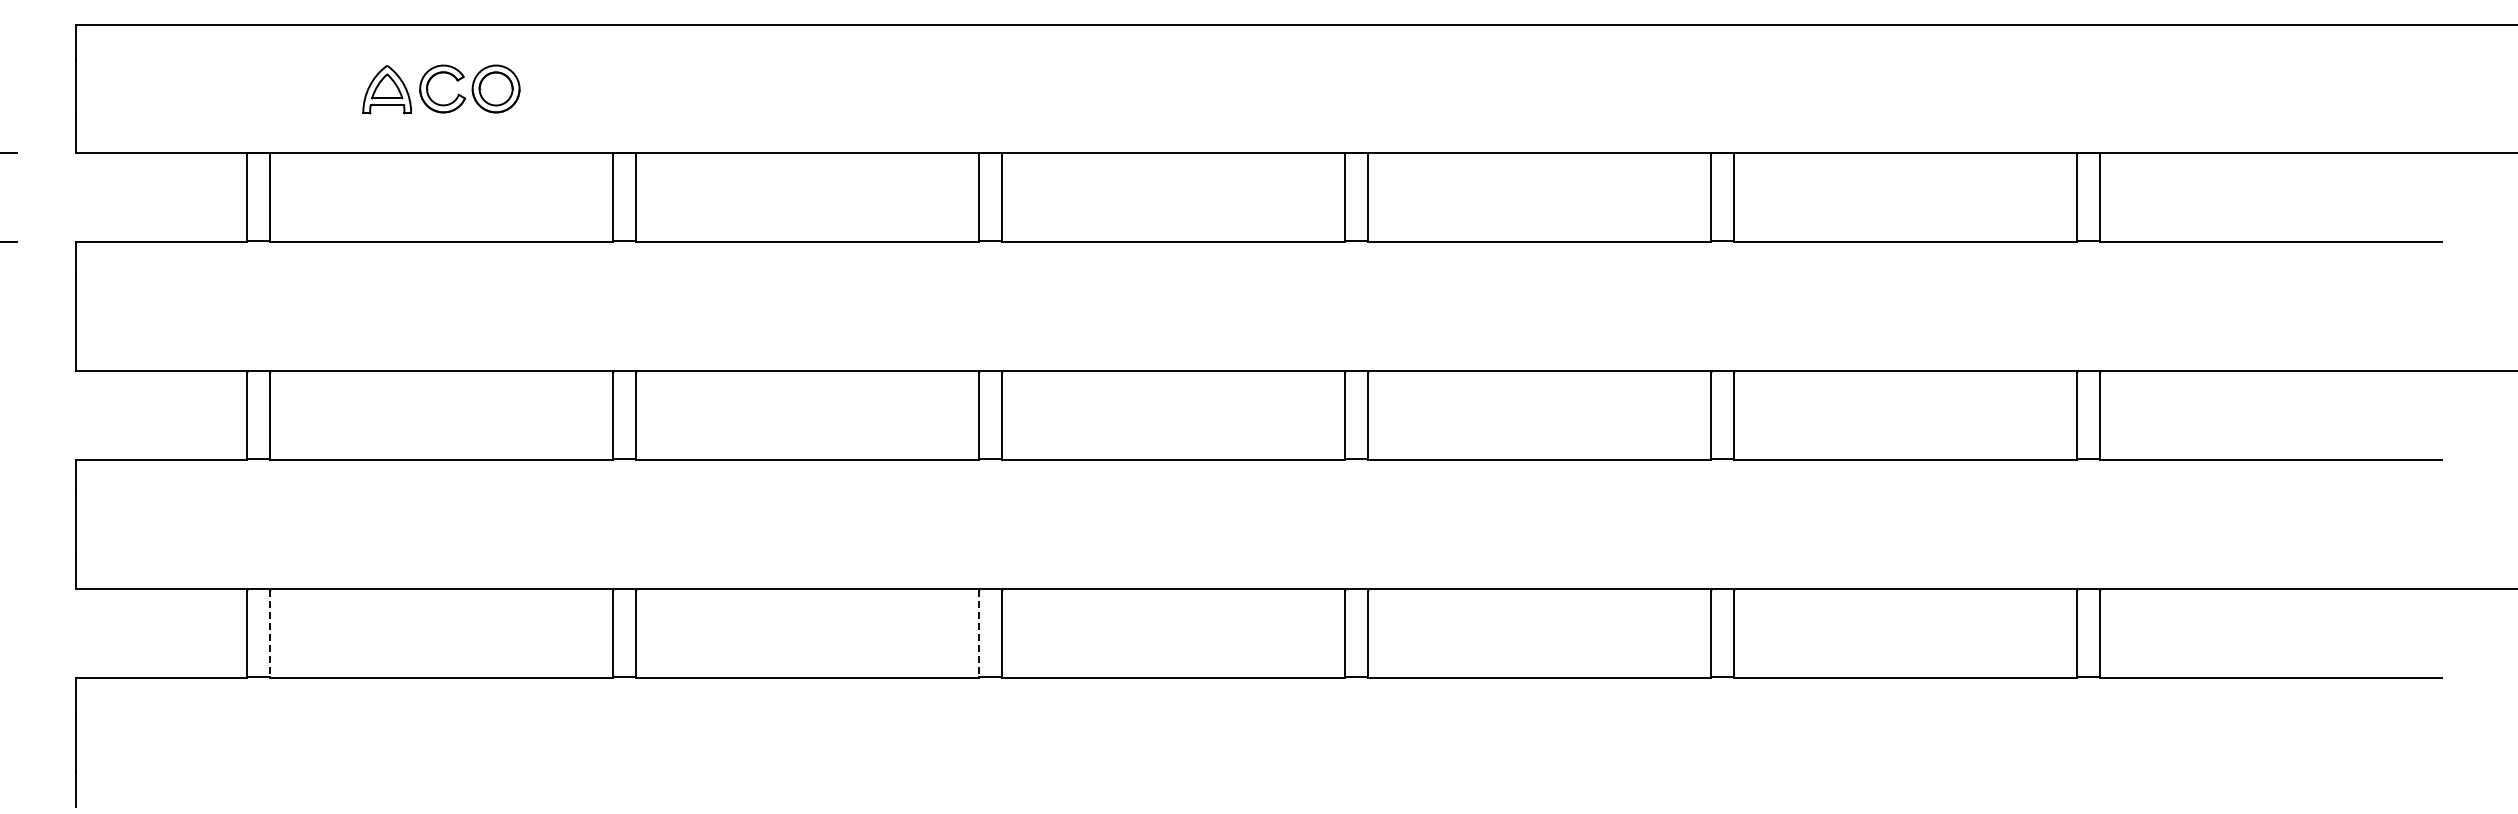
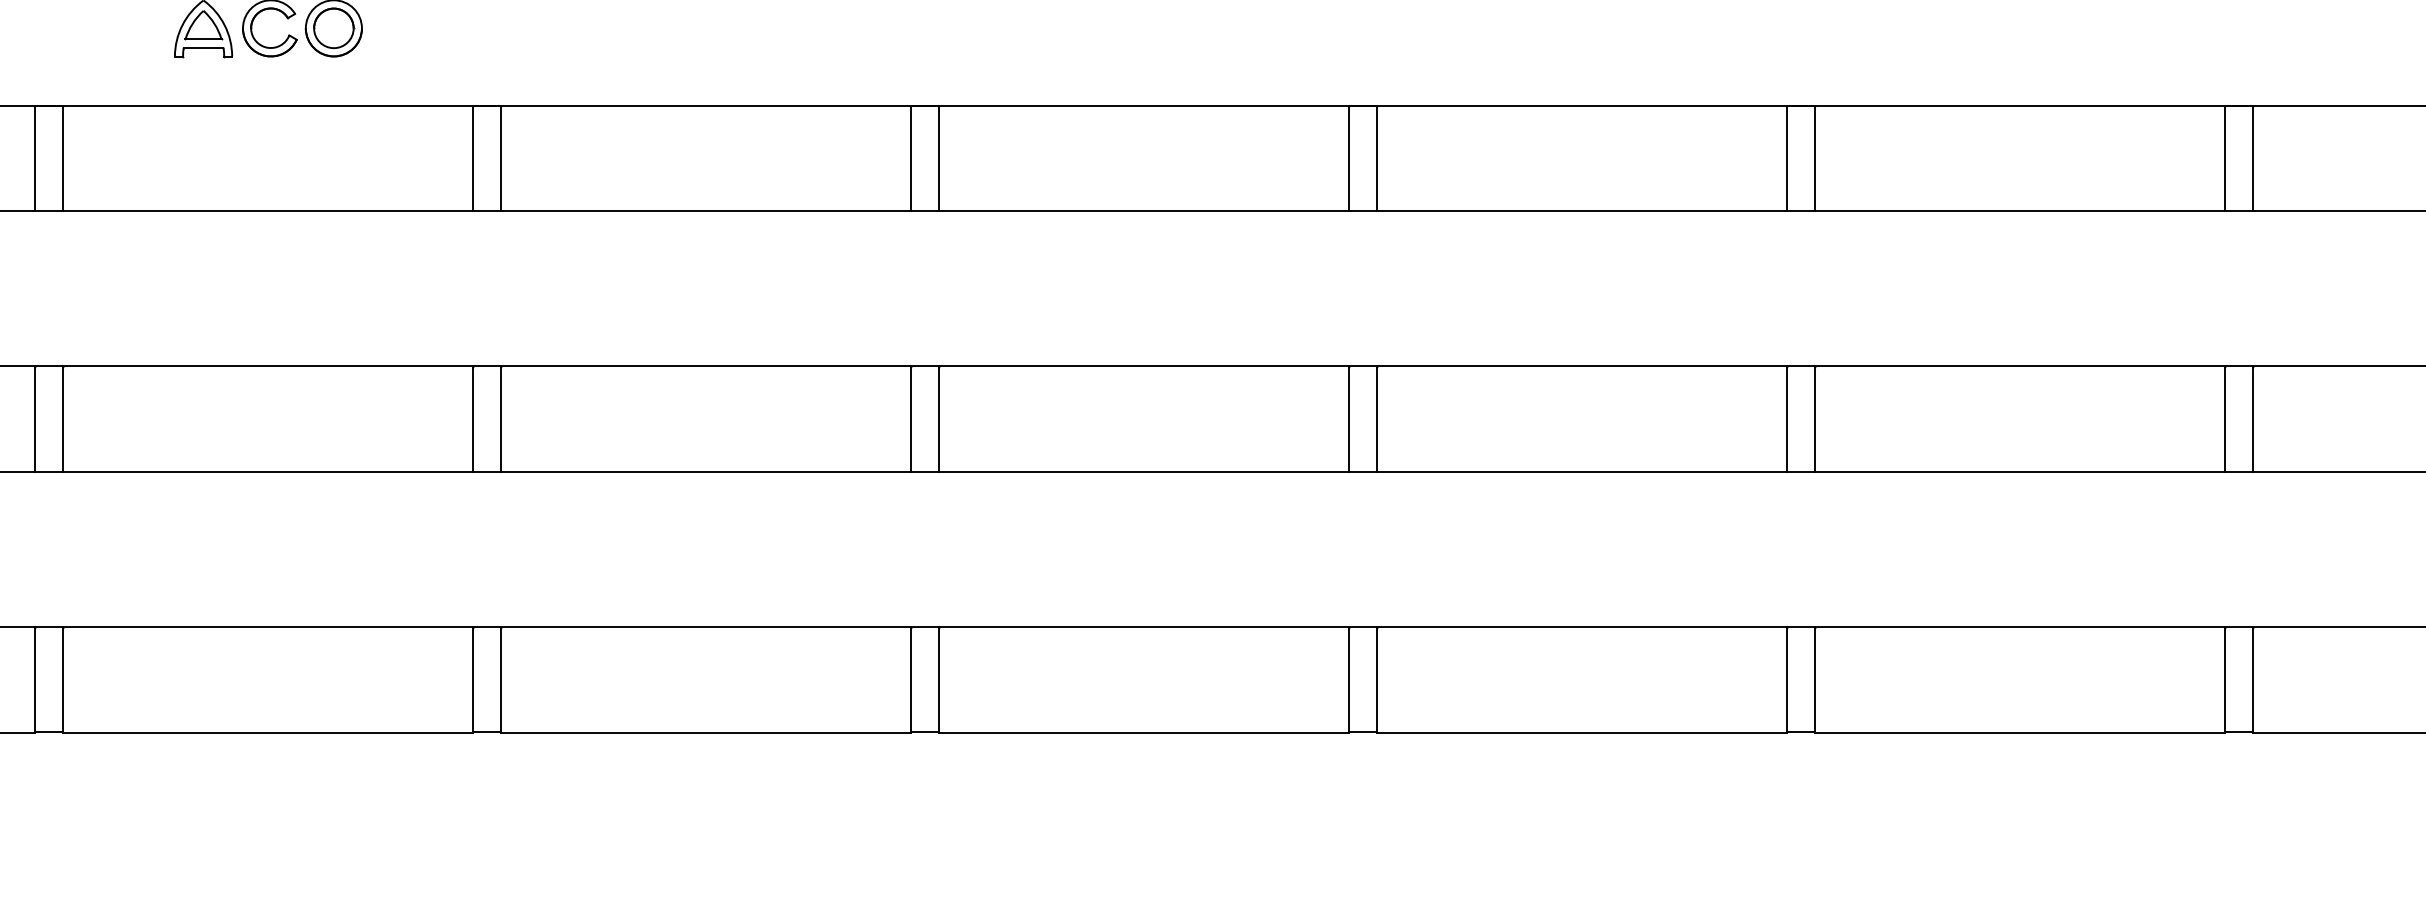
line: (270, 633) -> (63, 680), dashed -> solid
line: (978, 633) -> (911, 680), dashed -> solid

